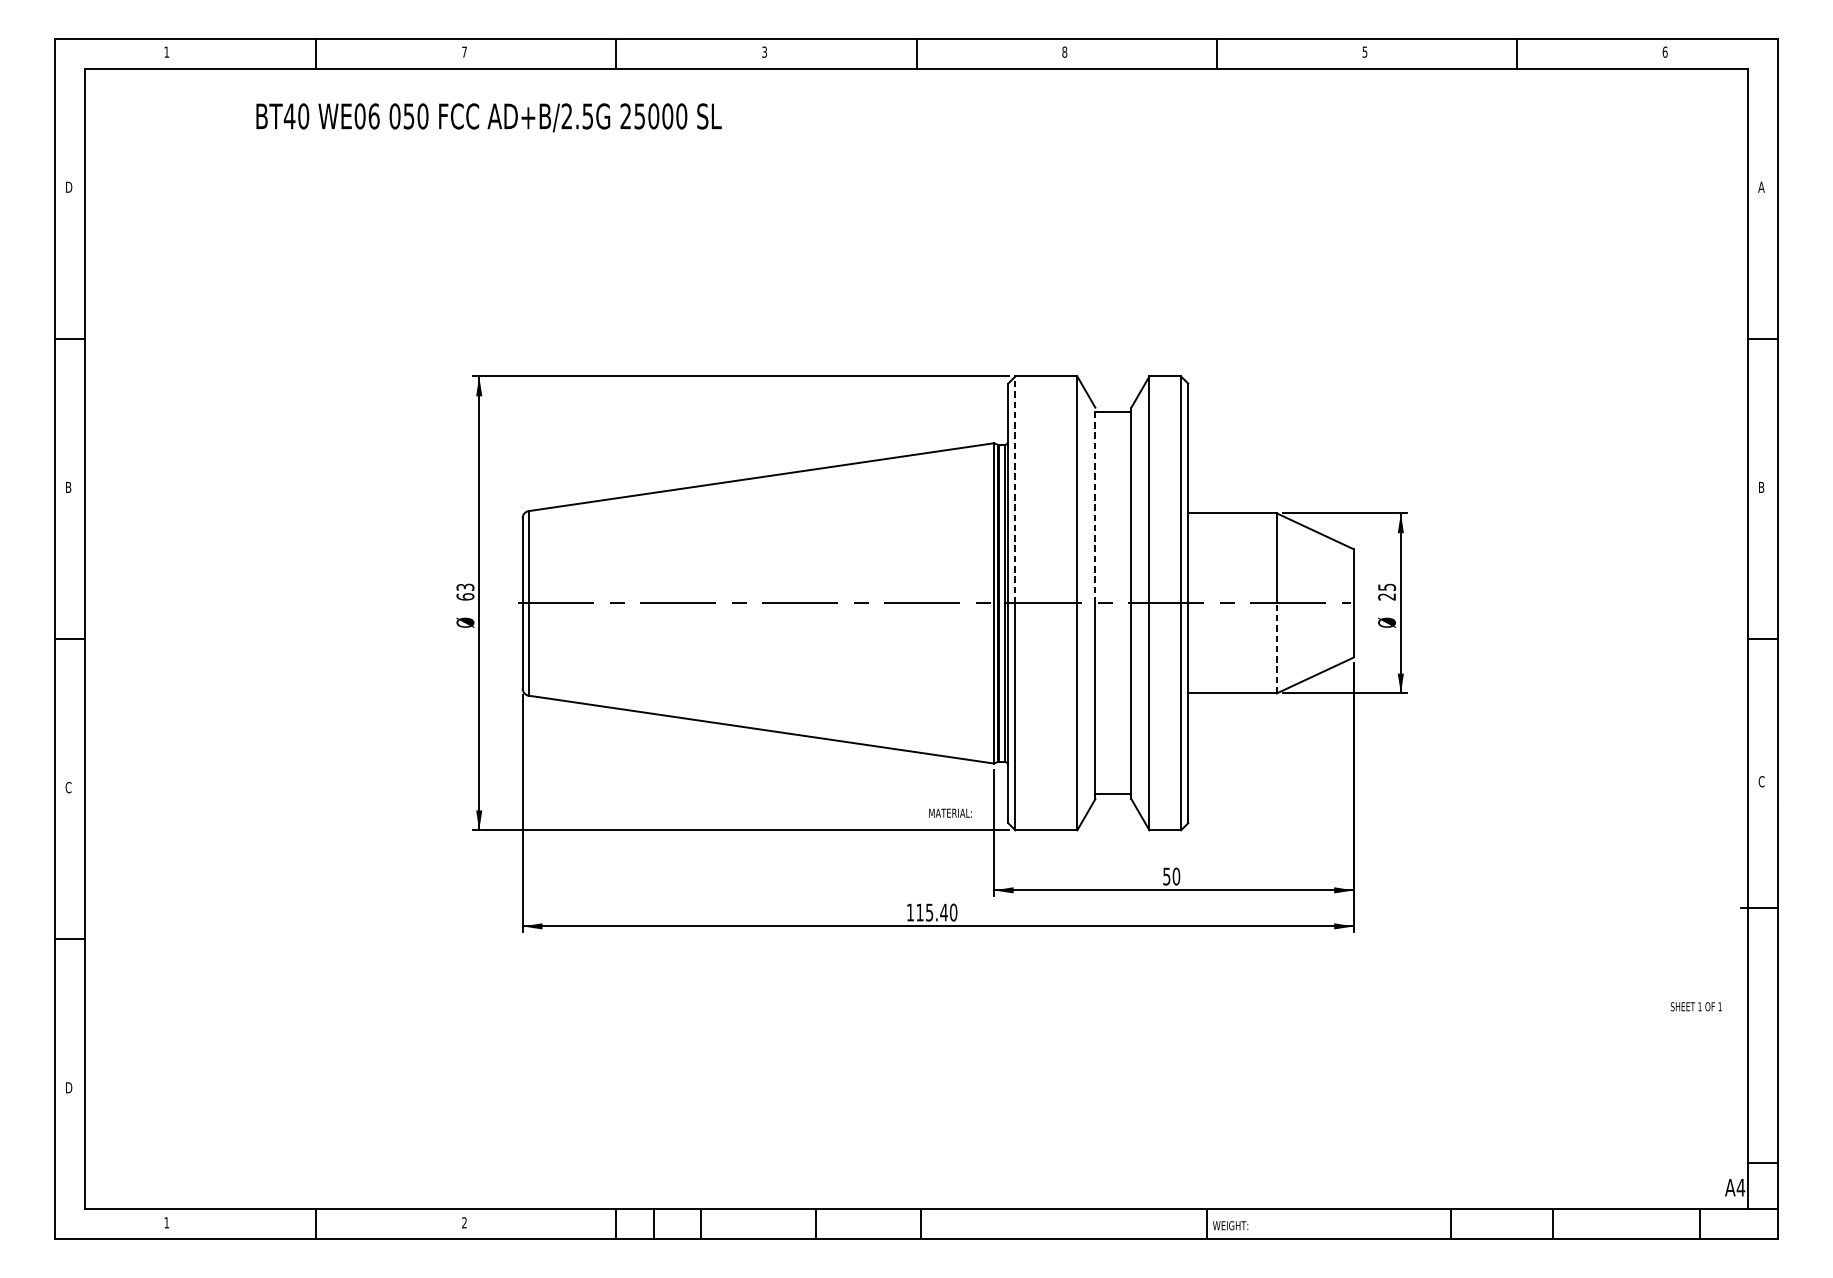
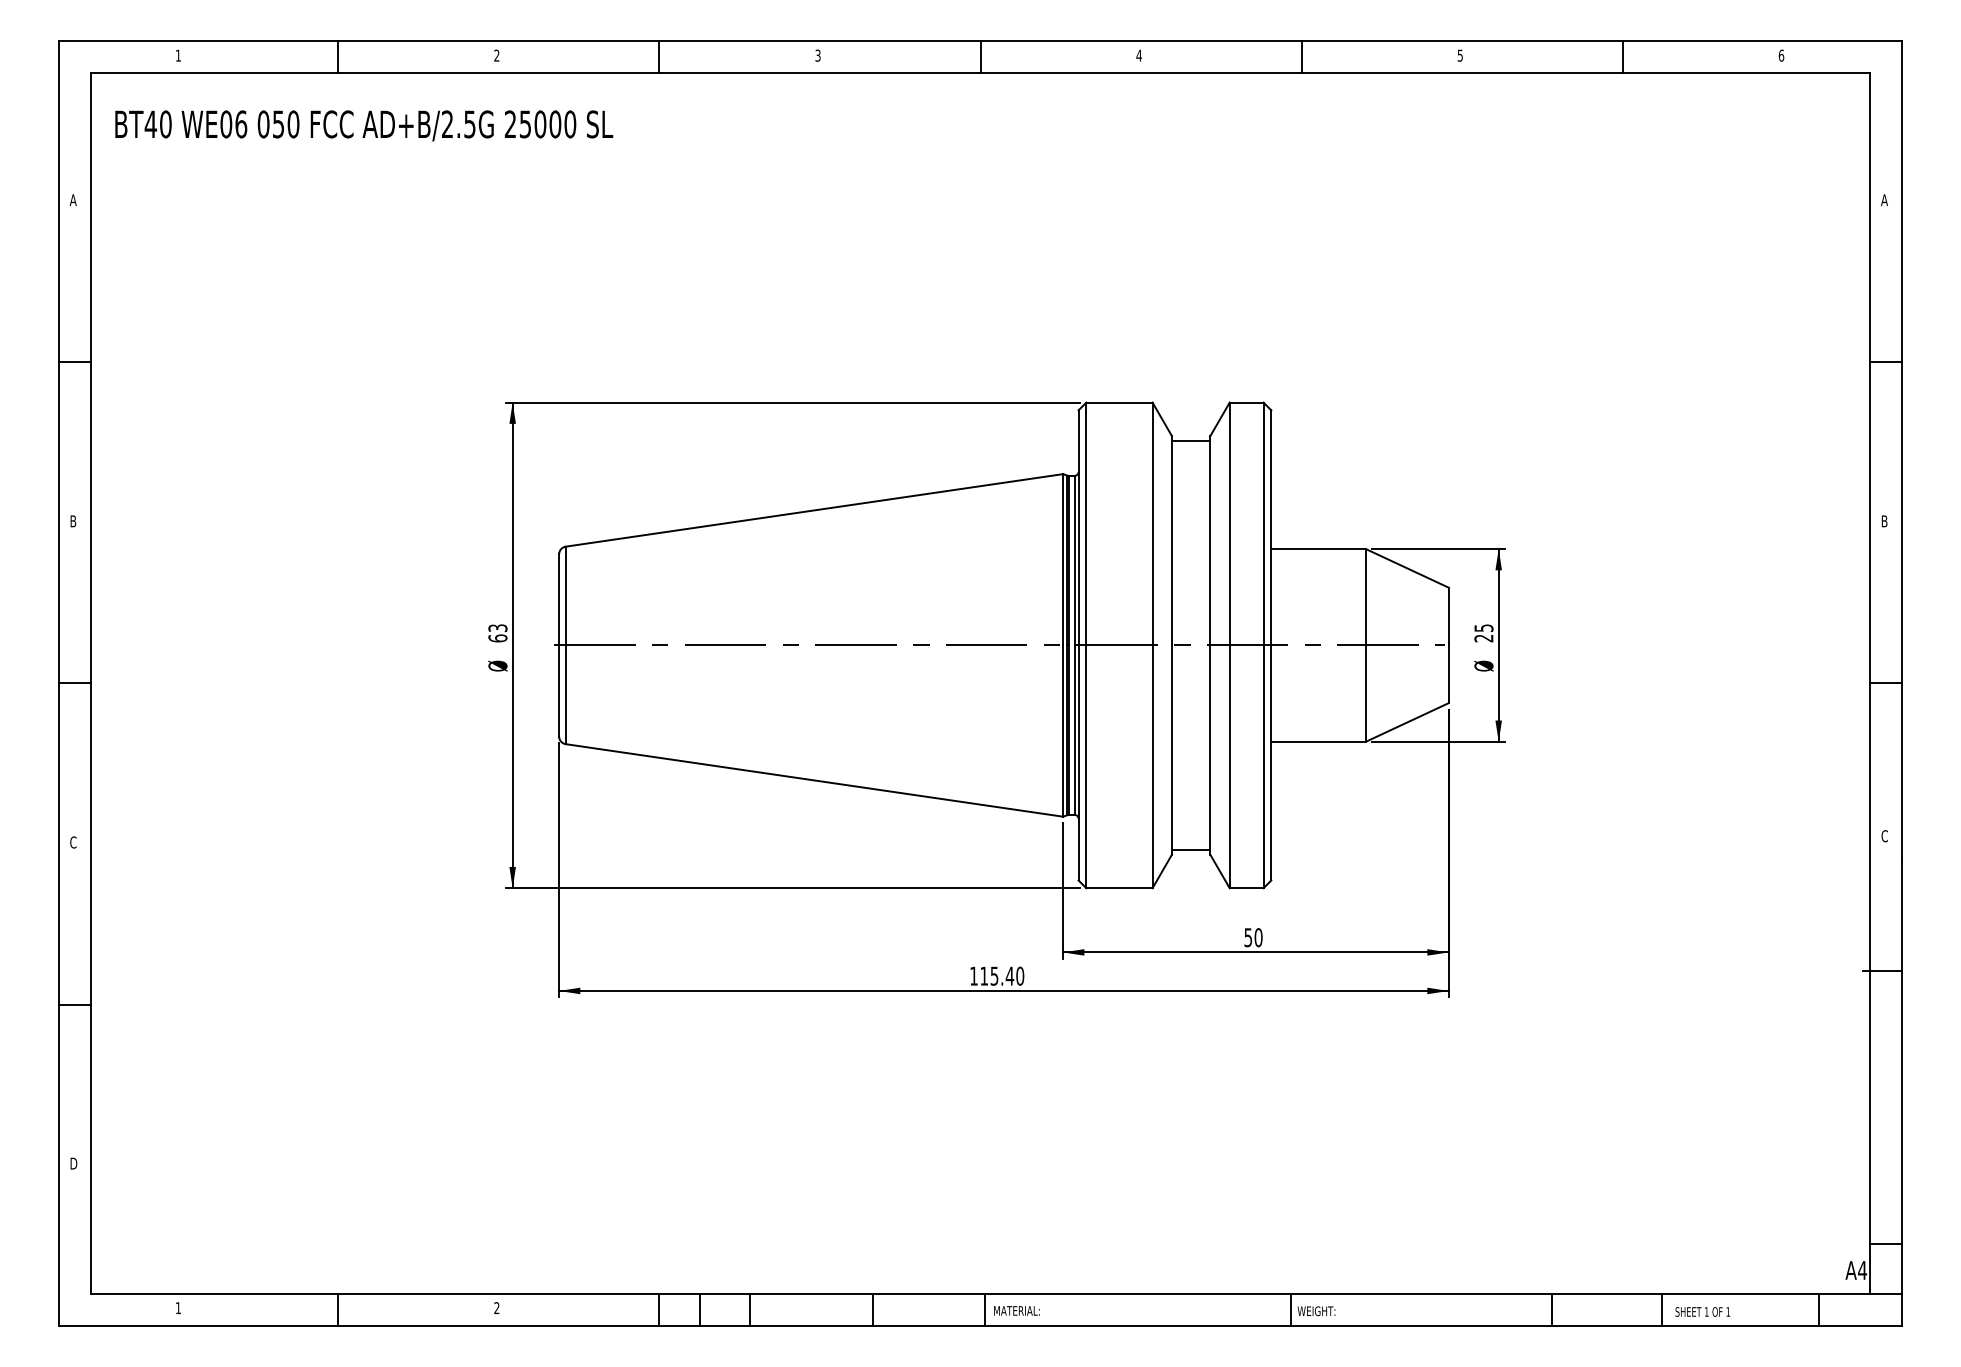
text: (464, 52) -> (496, 55), 7 -> 2
text: (1064, 52) -> (1138, 55), 8 -> 4
text: (489, 117) -> (364, 125), moved
text: (68, 187) -> (73, 200), D -> A
line: (1015, 489) -> (1086, 523), dashed -> solid
line: (1095, 505) -> (1171, 540), dashed -> solid
line: (1276, 648) -> (1365, 693), dashed -> solid
text: (950, 812) -> (1016, 1310), moved
text: (1696, 1006) -> (1702, 1311), moved

